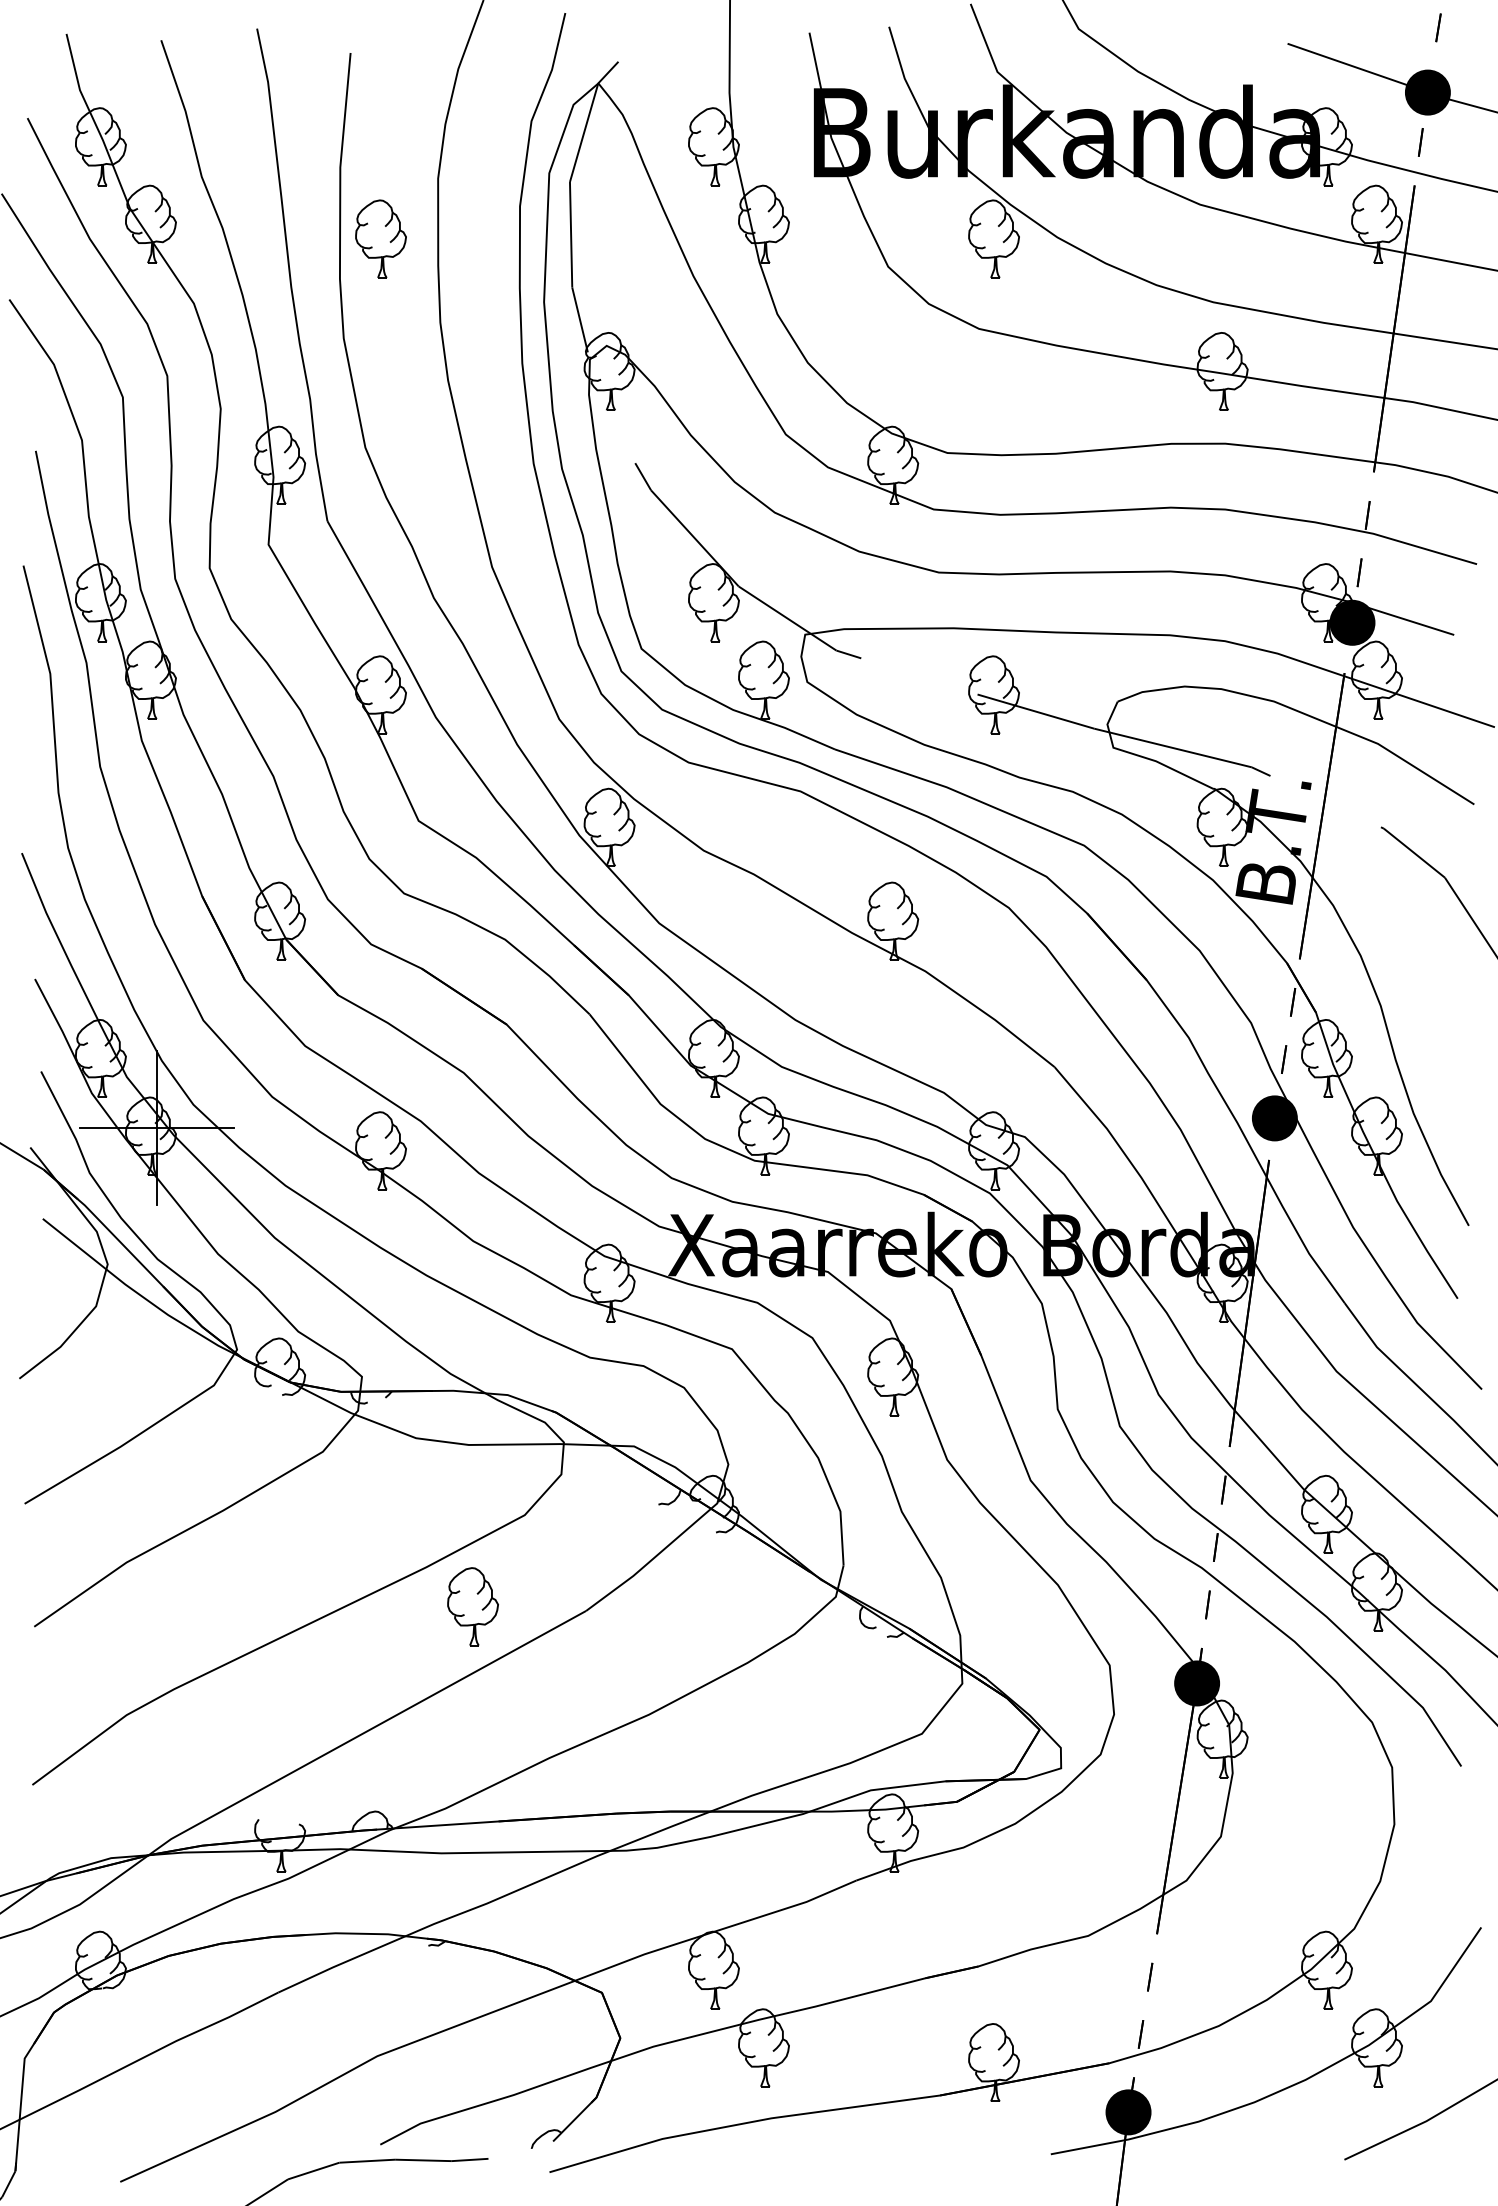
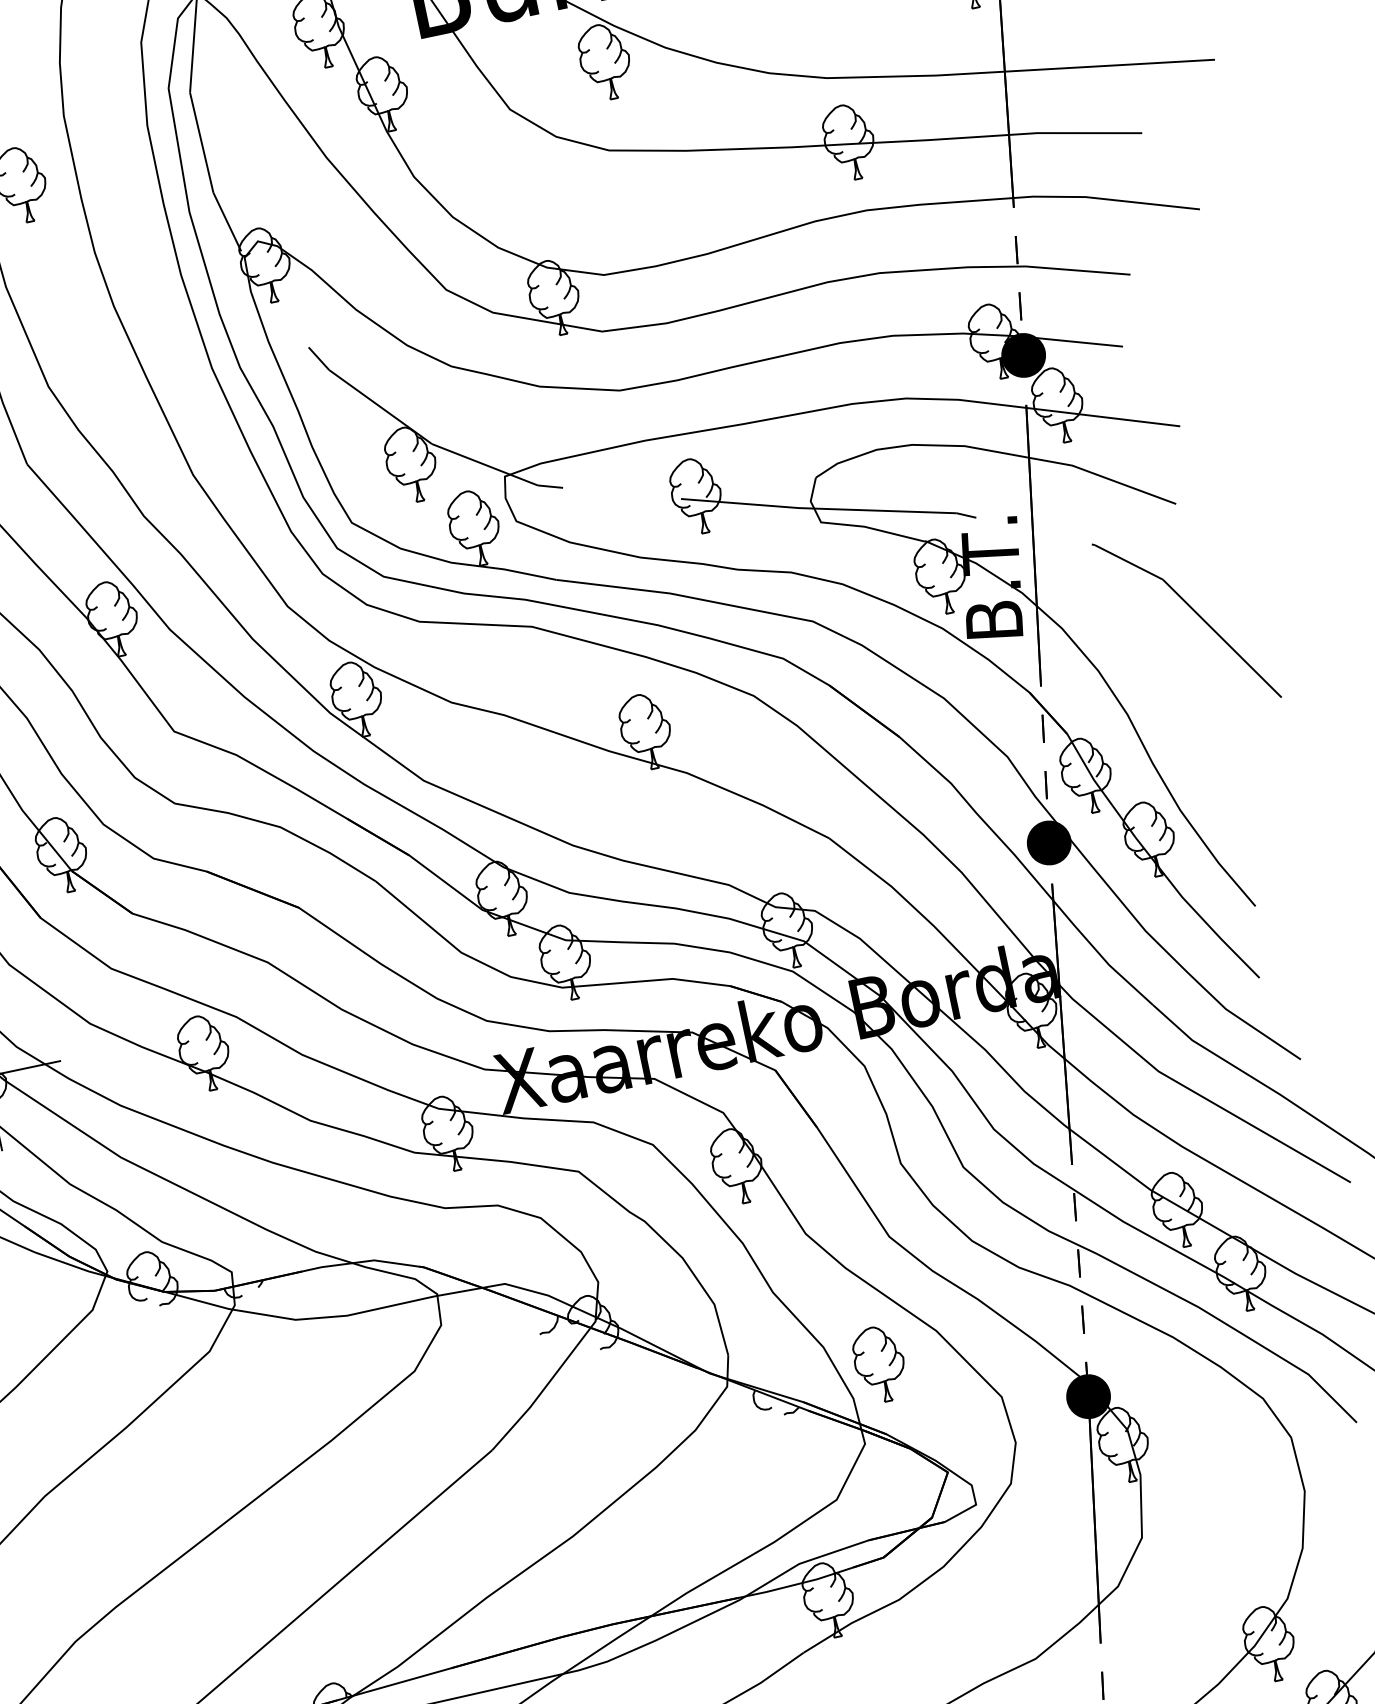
part: (472, 1606) -> (879, 1364), moved

